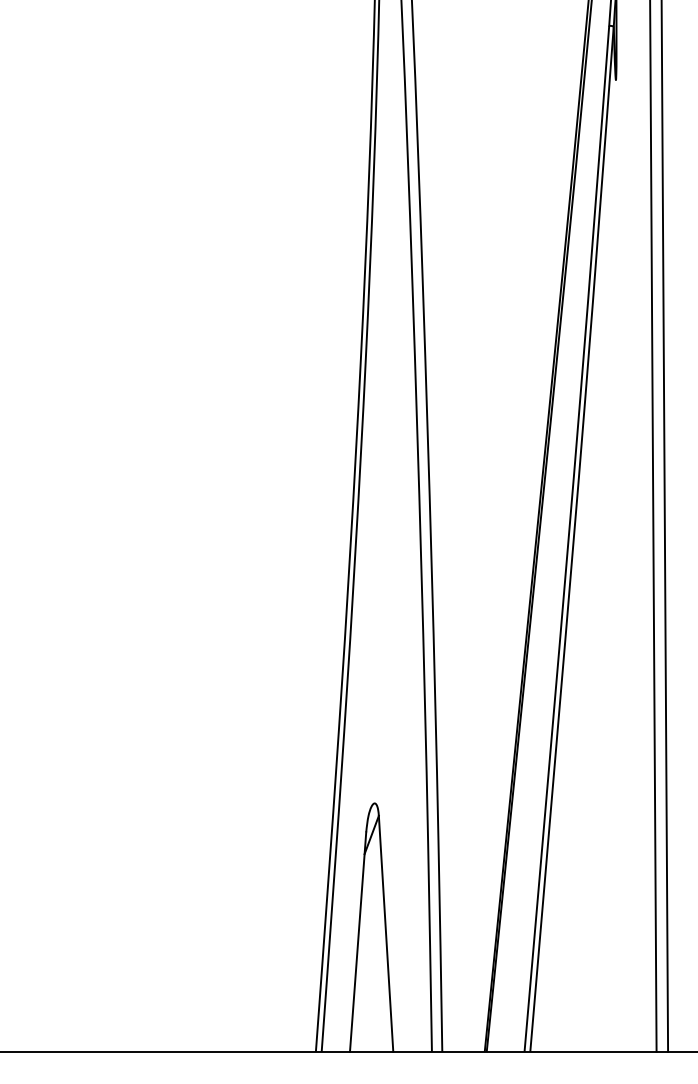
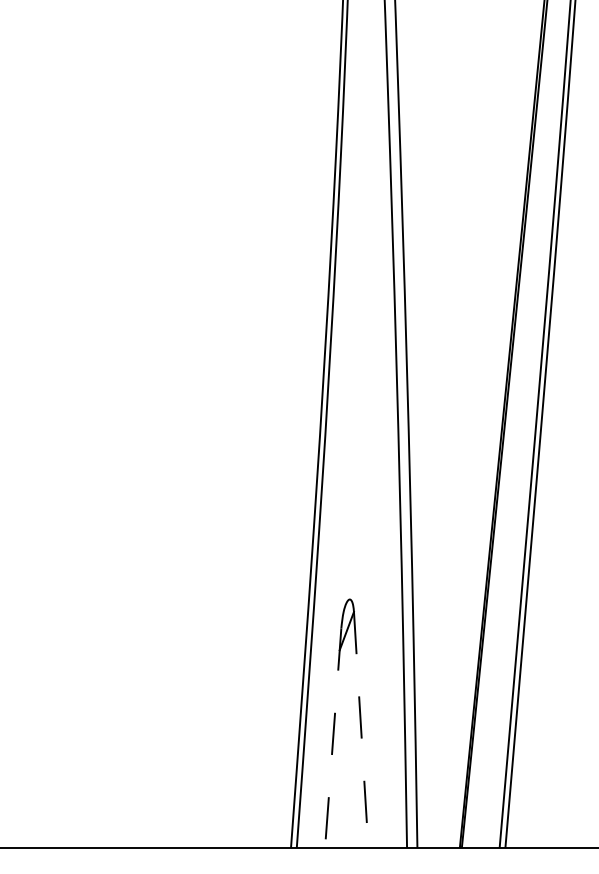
line: (386, 934) -> (361, 730), solid -> dashed
line: (358, 942) -> (333, 738), solid -> dashed

